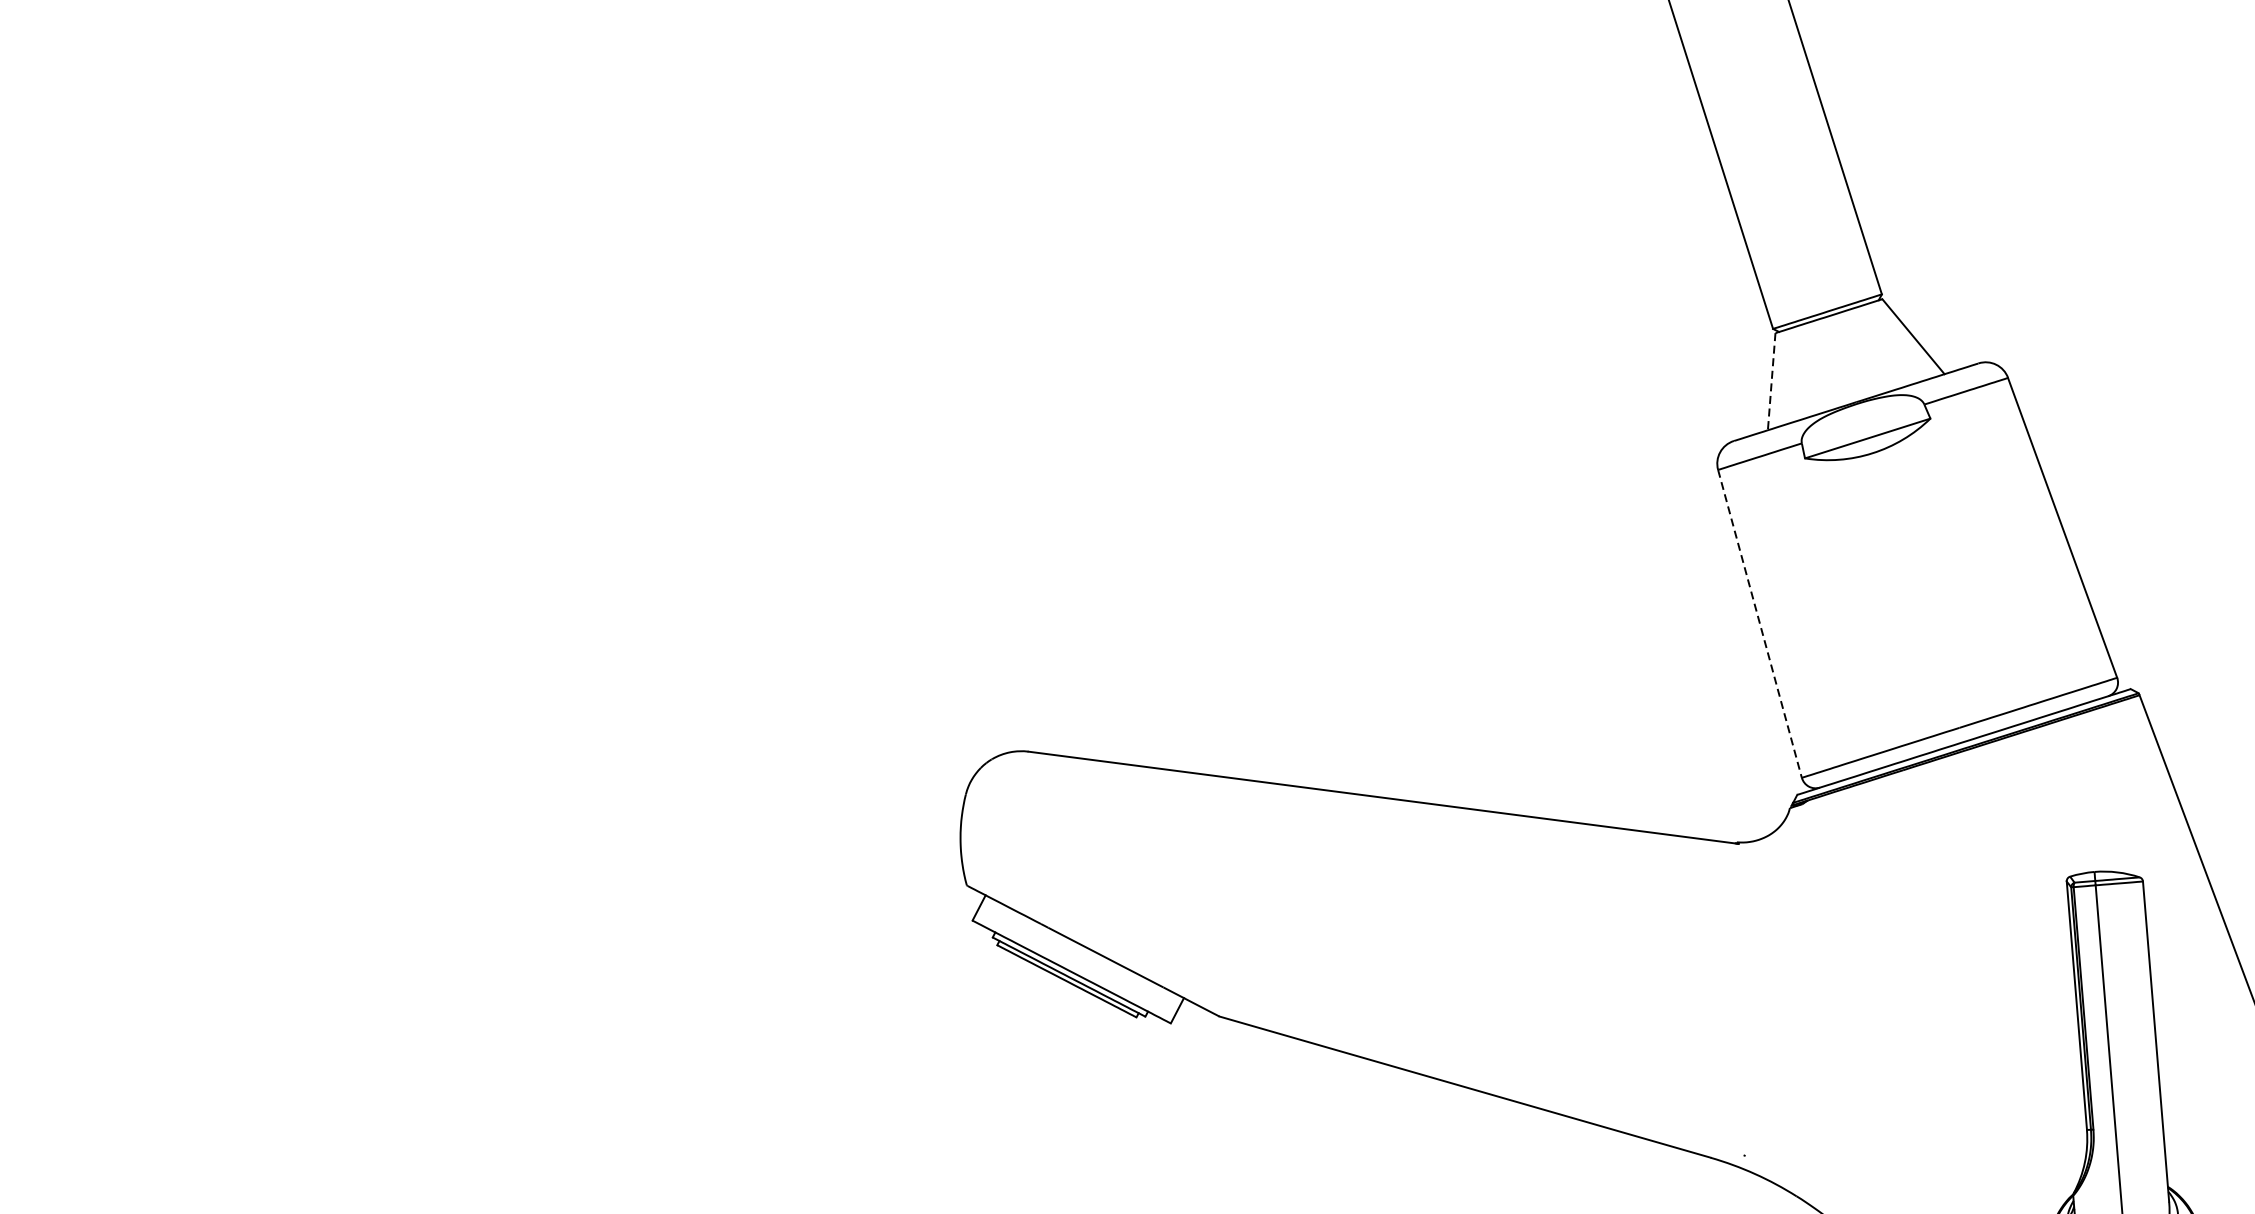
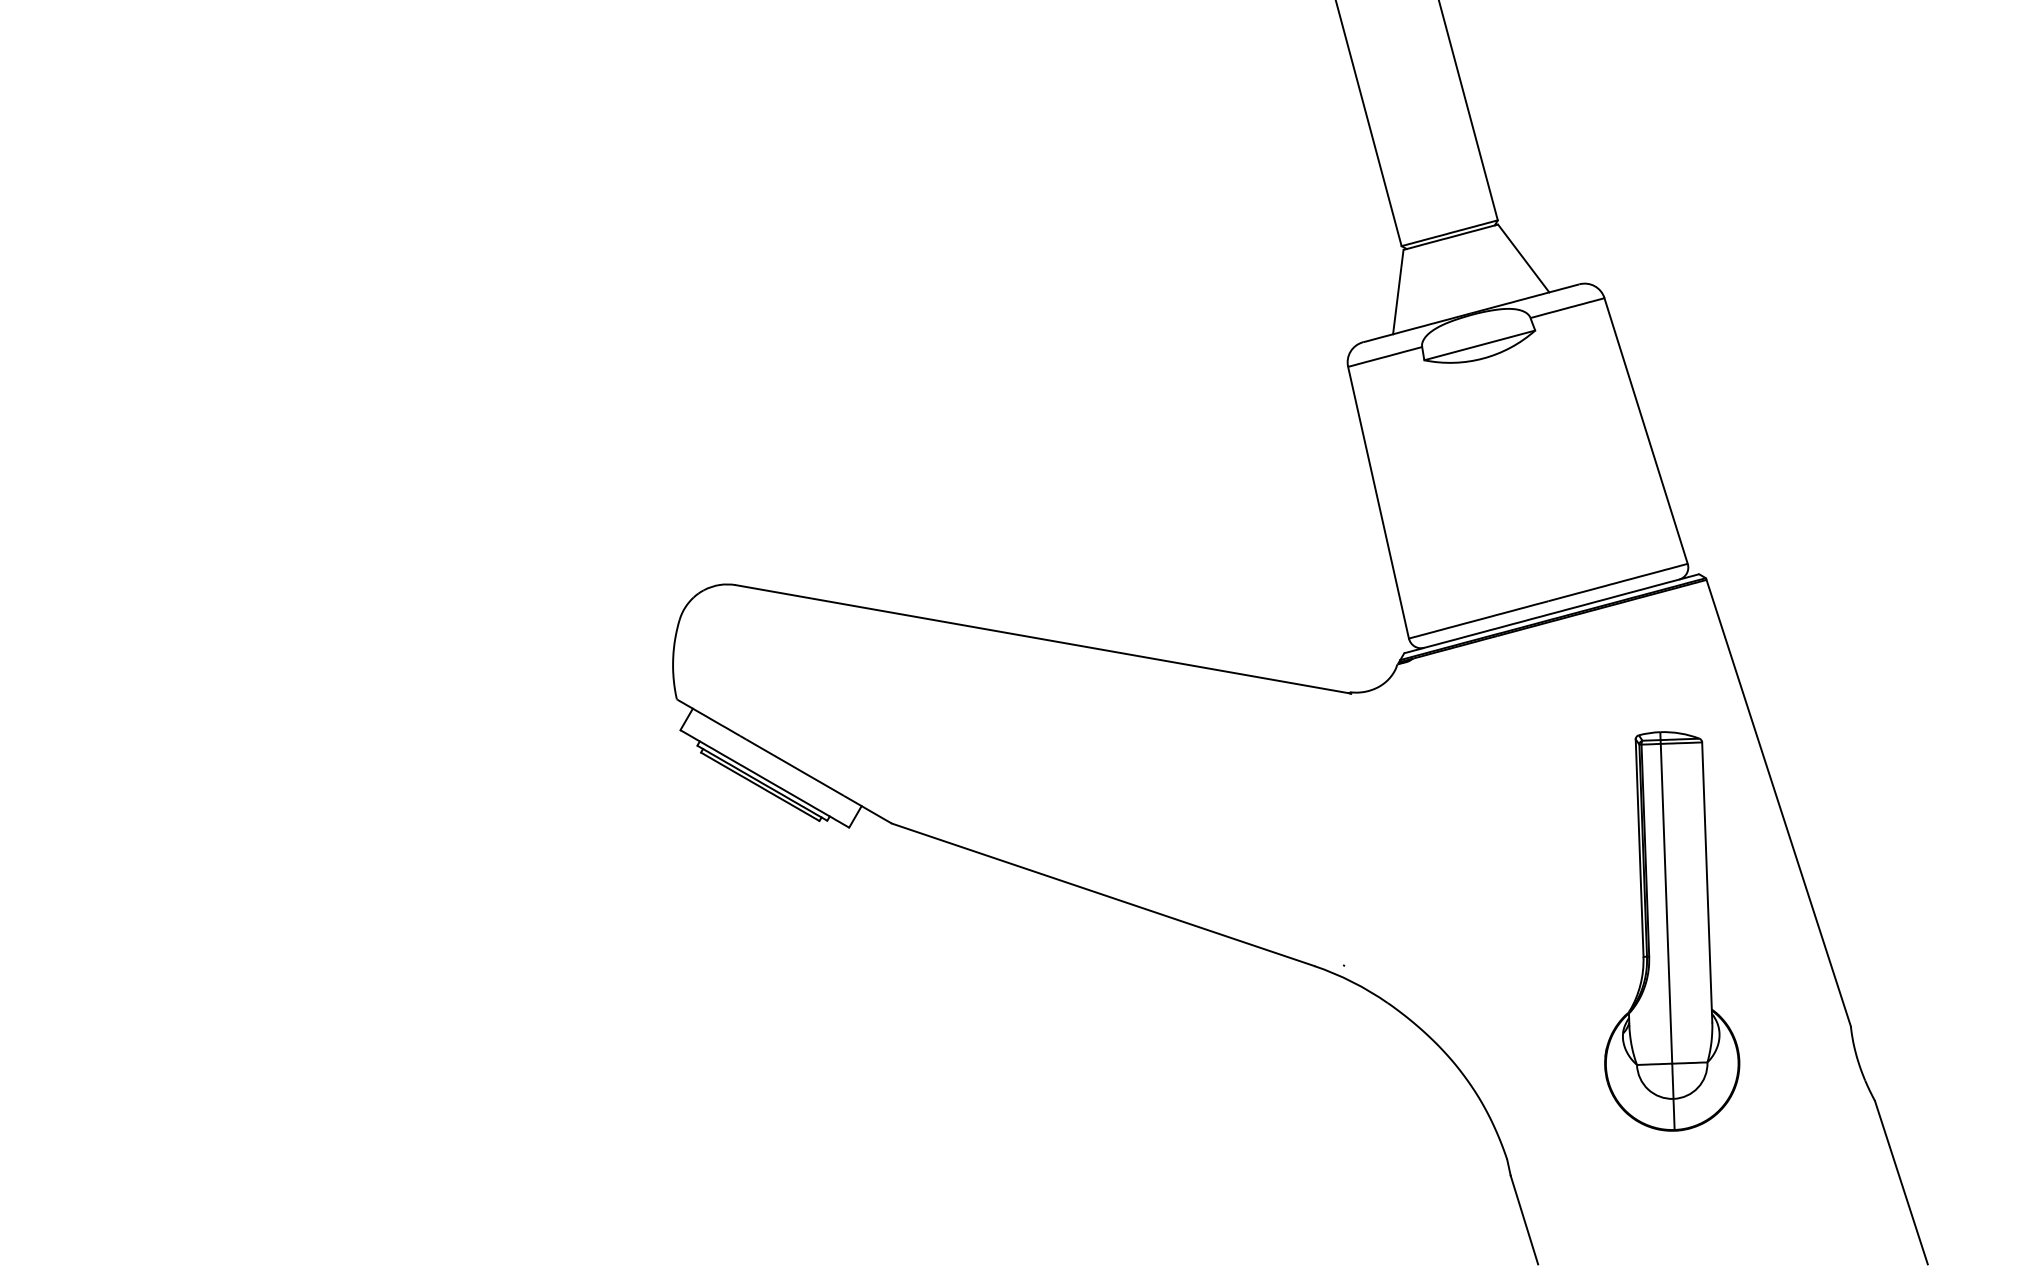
line: (1771, 382) -> (1398, 292), dashed -> solid
line: (1759, 624) -> (1378, 503), dashed -> solid

